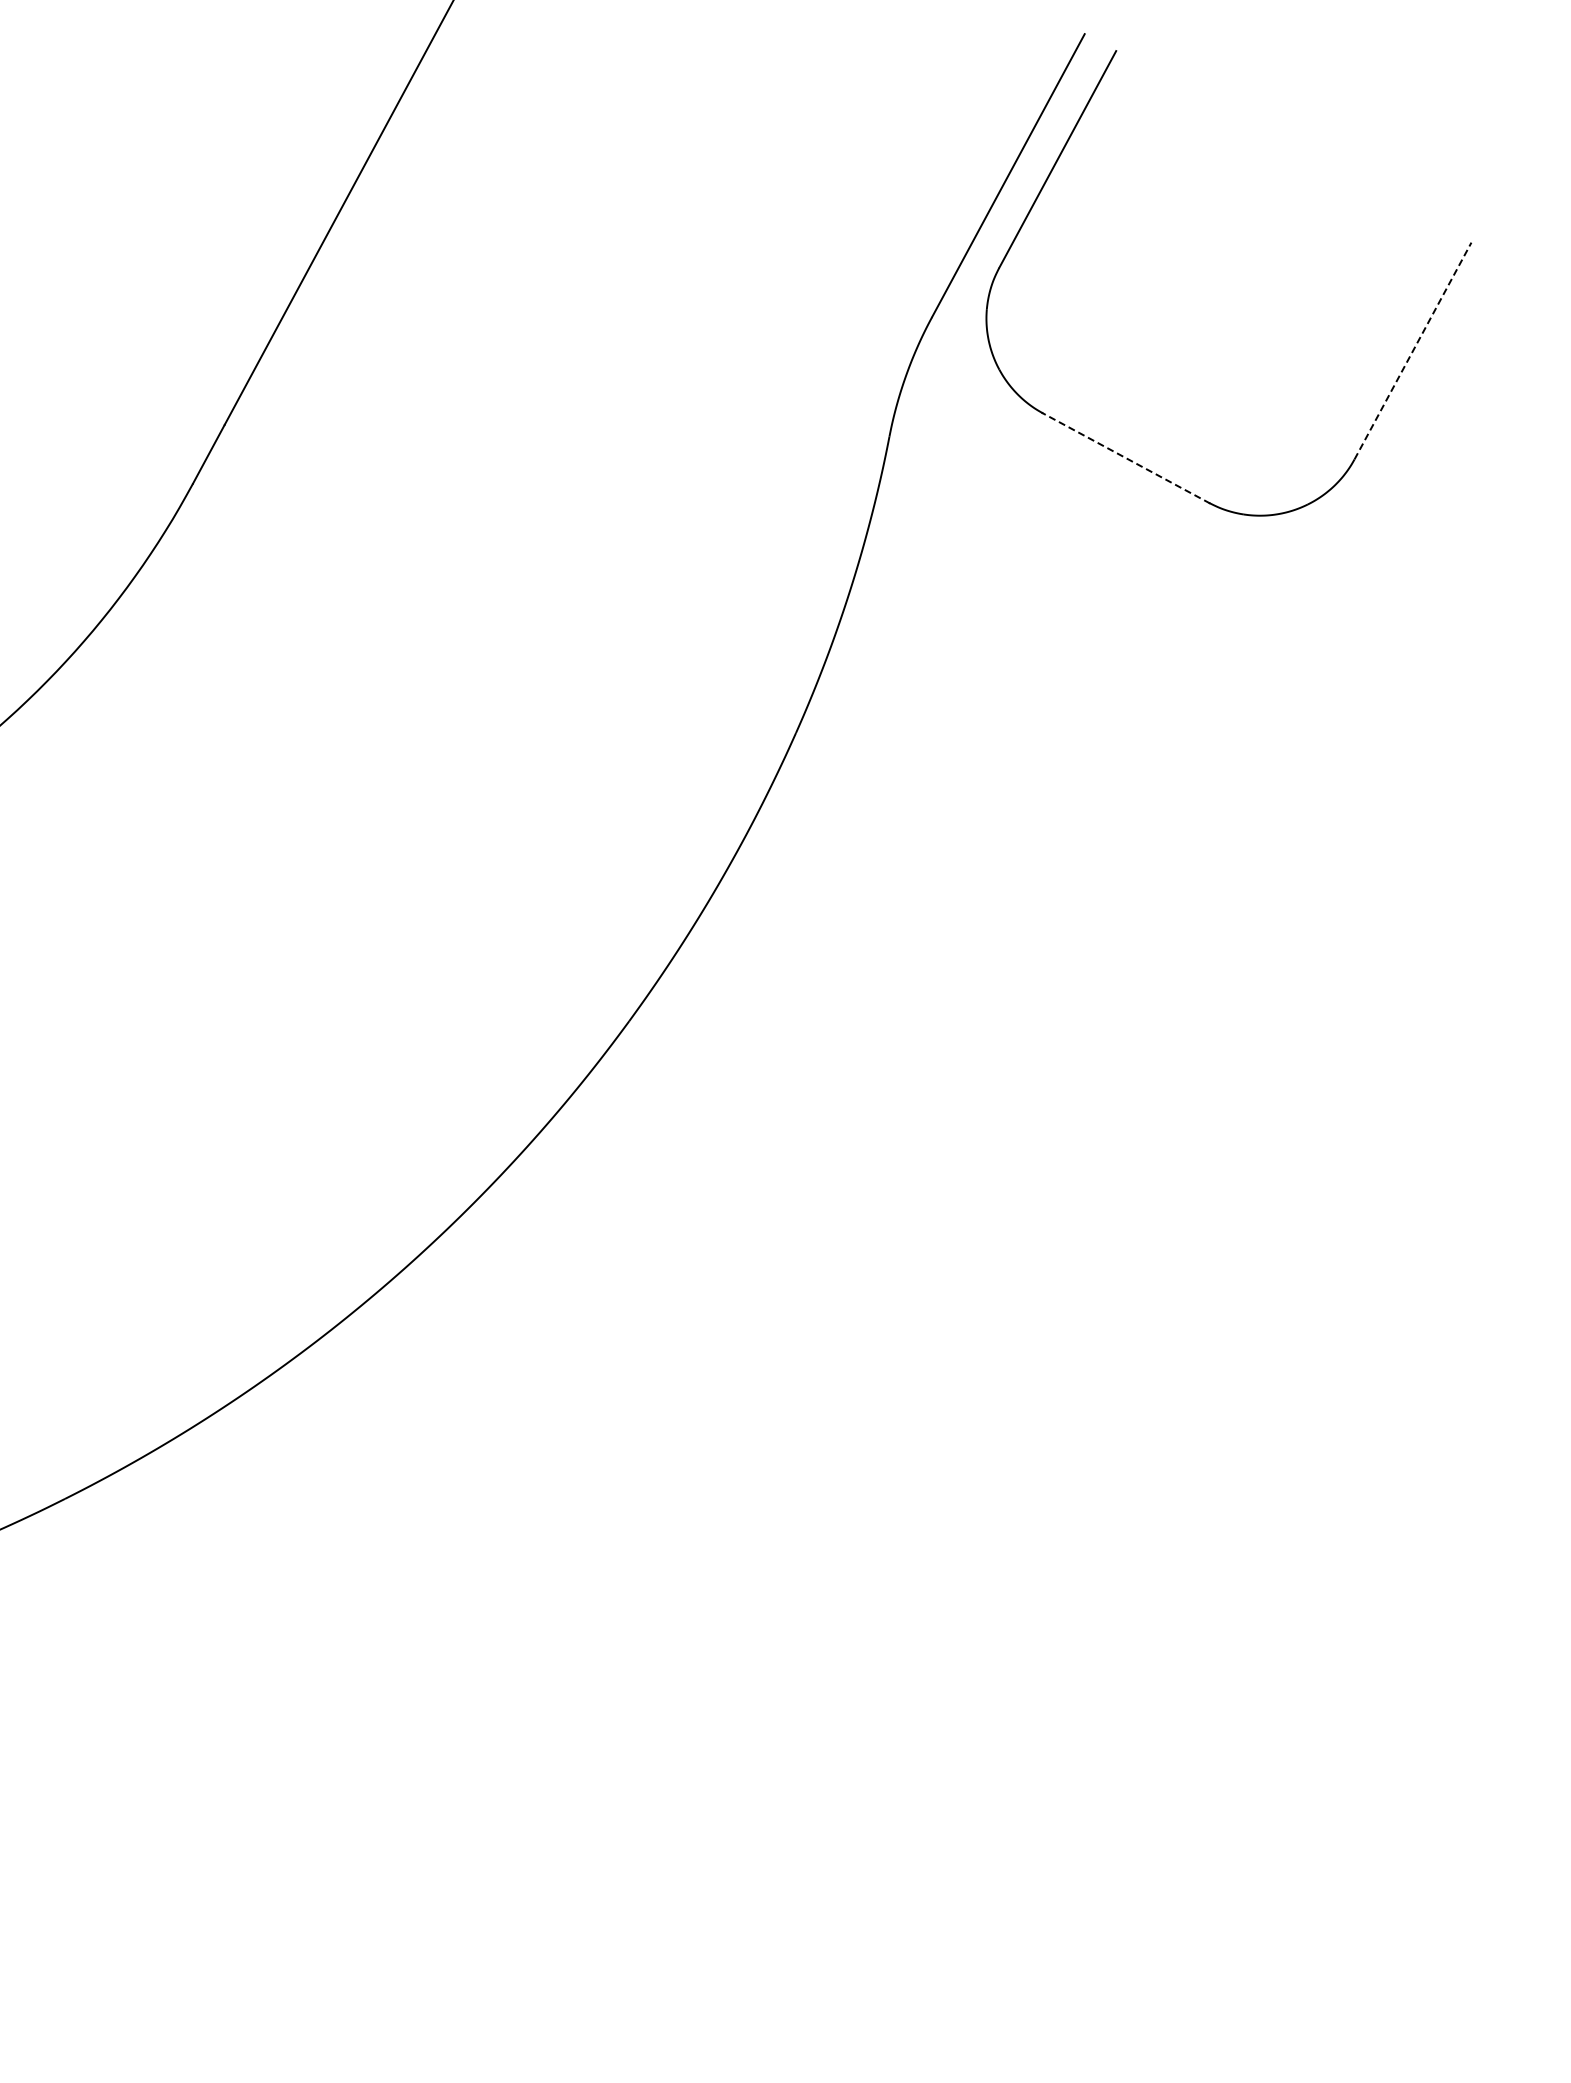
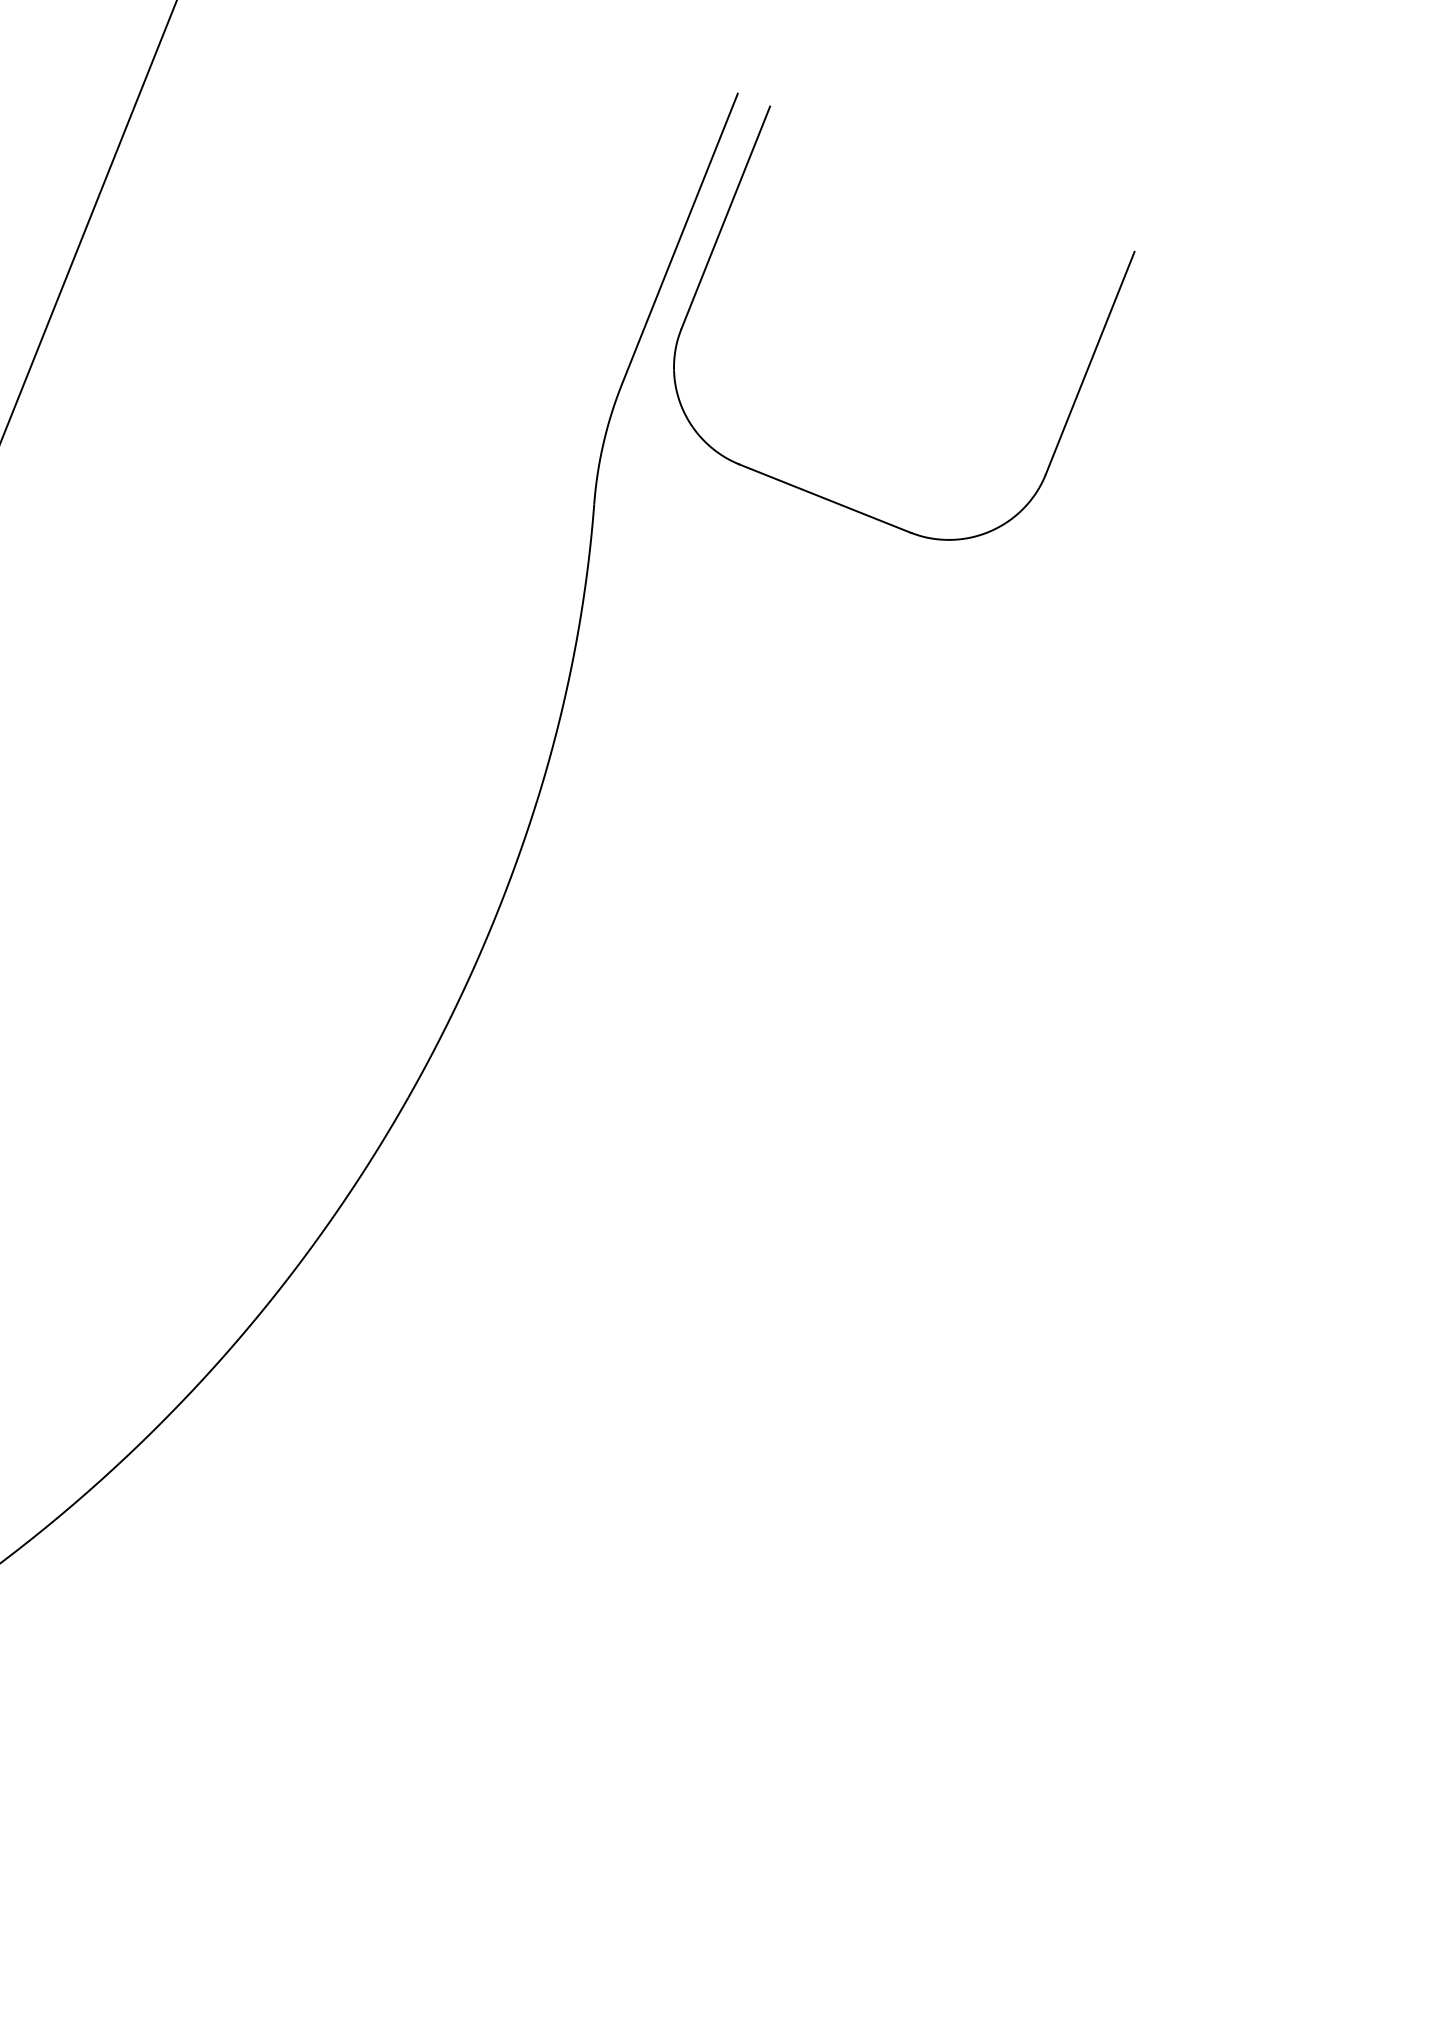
line: (1413, 350) -> (1090, 362), dashed -> solid
line: (1125, 458) -> (824, 499), dashed -> solid

